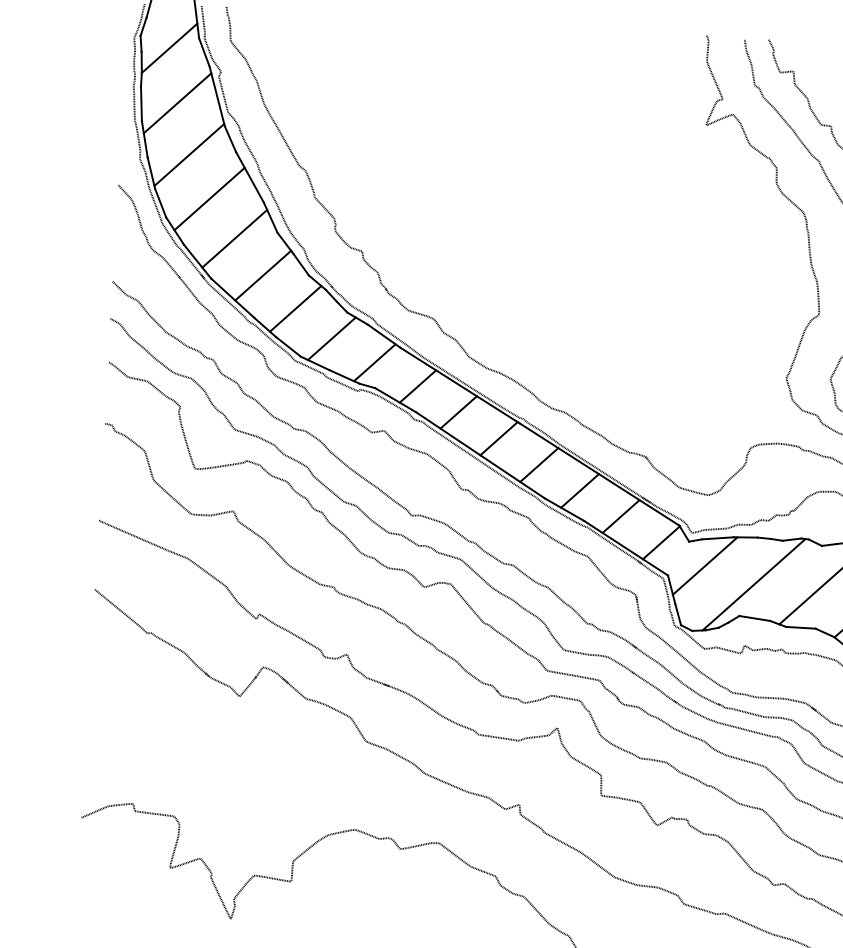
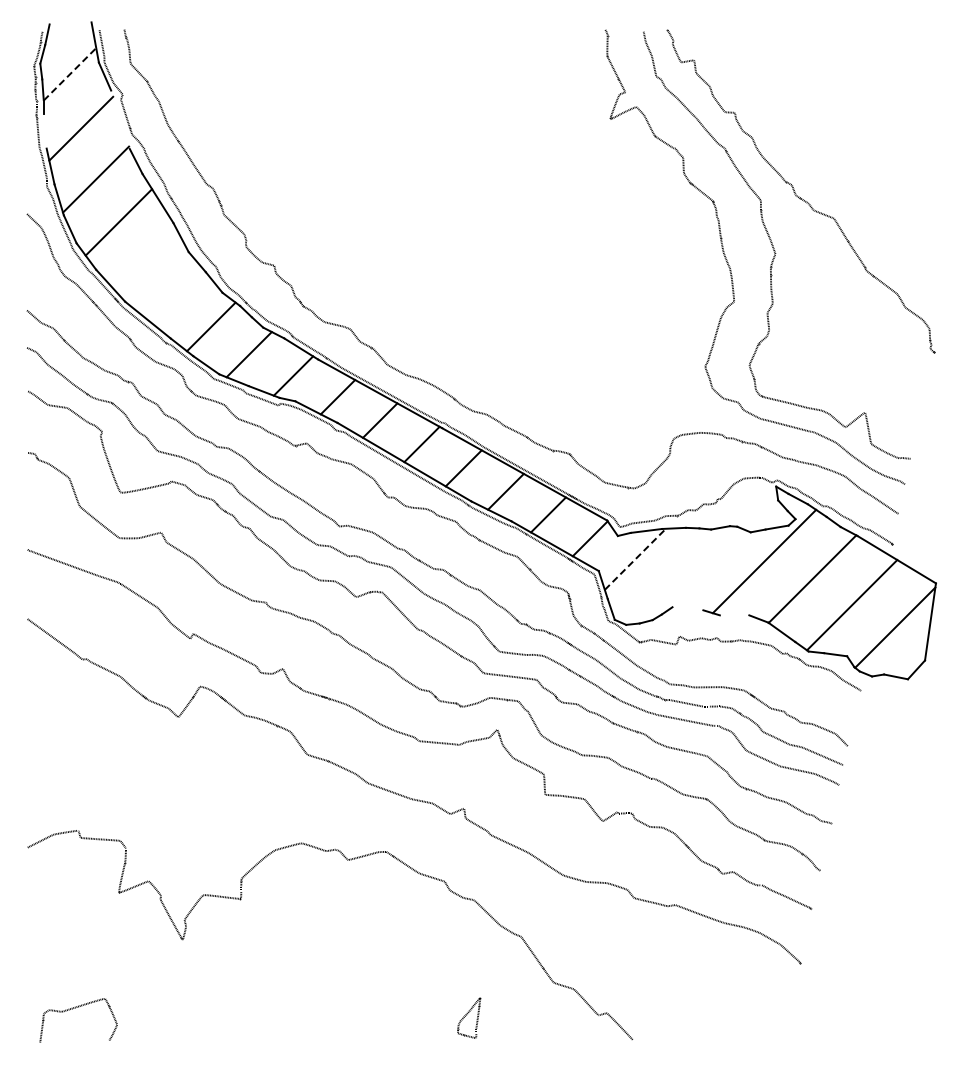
line: (170, 48) -> (70, 74), solid -> dashed
line: (217, 96) -> (120, 119), removed
line: (140, 103) -> (44, 131), removed
line: (234, 238) -> (146, 260), removed
line: (262, 275) -> (176, 295), removed
line: (705, 566) -> (635, 559), solid -> dashed
line: (753, 584) -> (684, 574), removed
line: (754, 618) -> (687, 608), removed
line: (800, 627) -> (734, 615), removed

